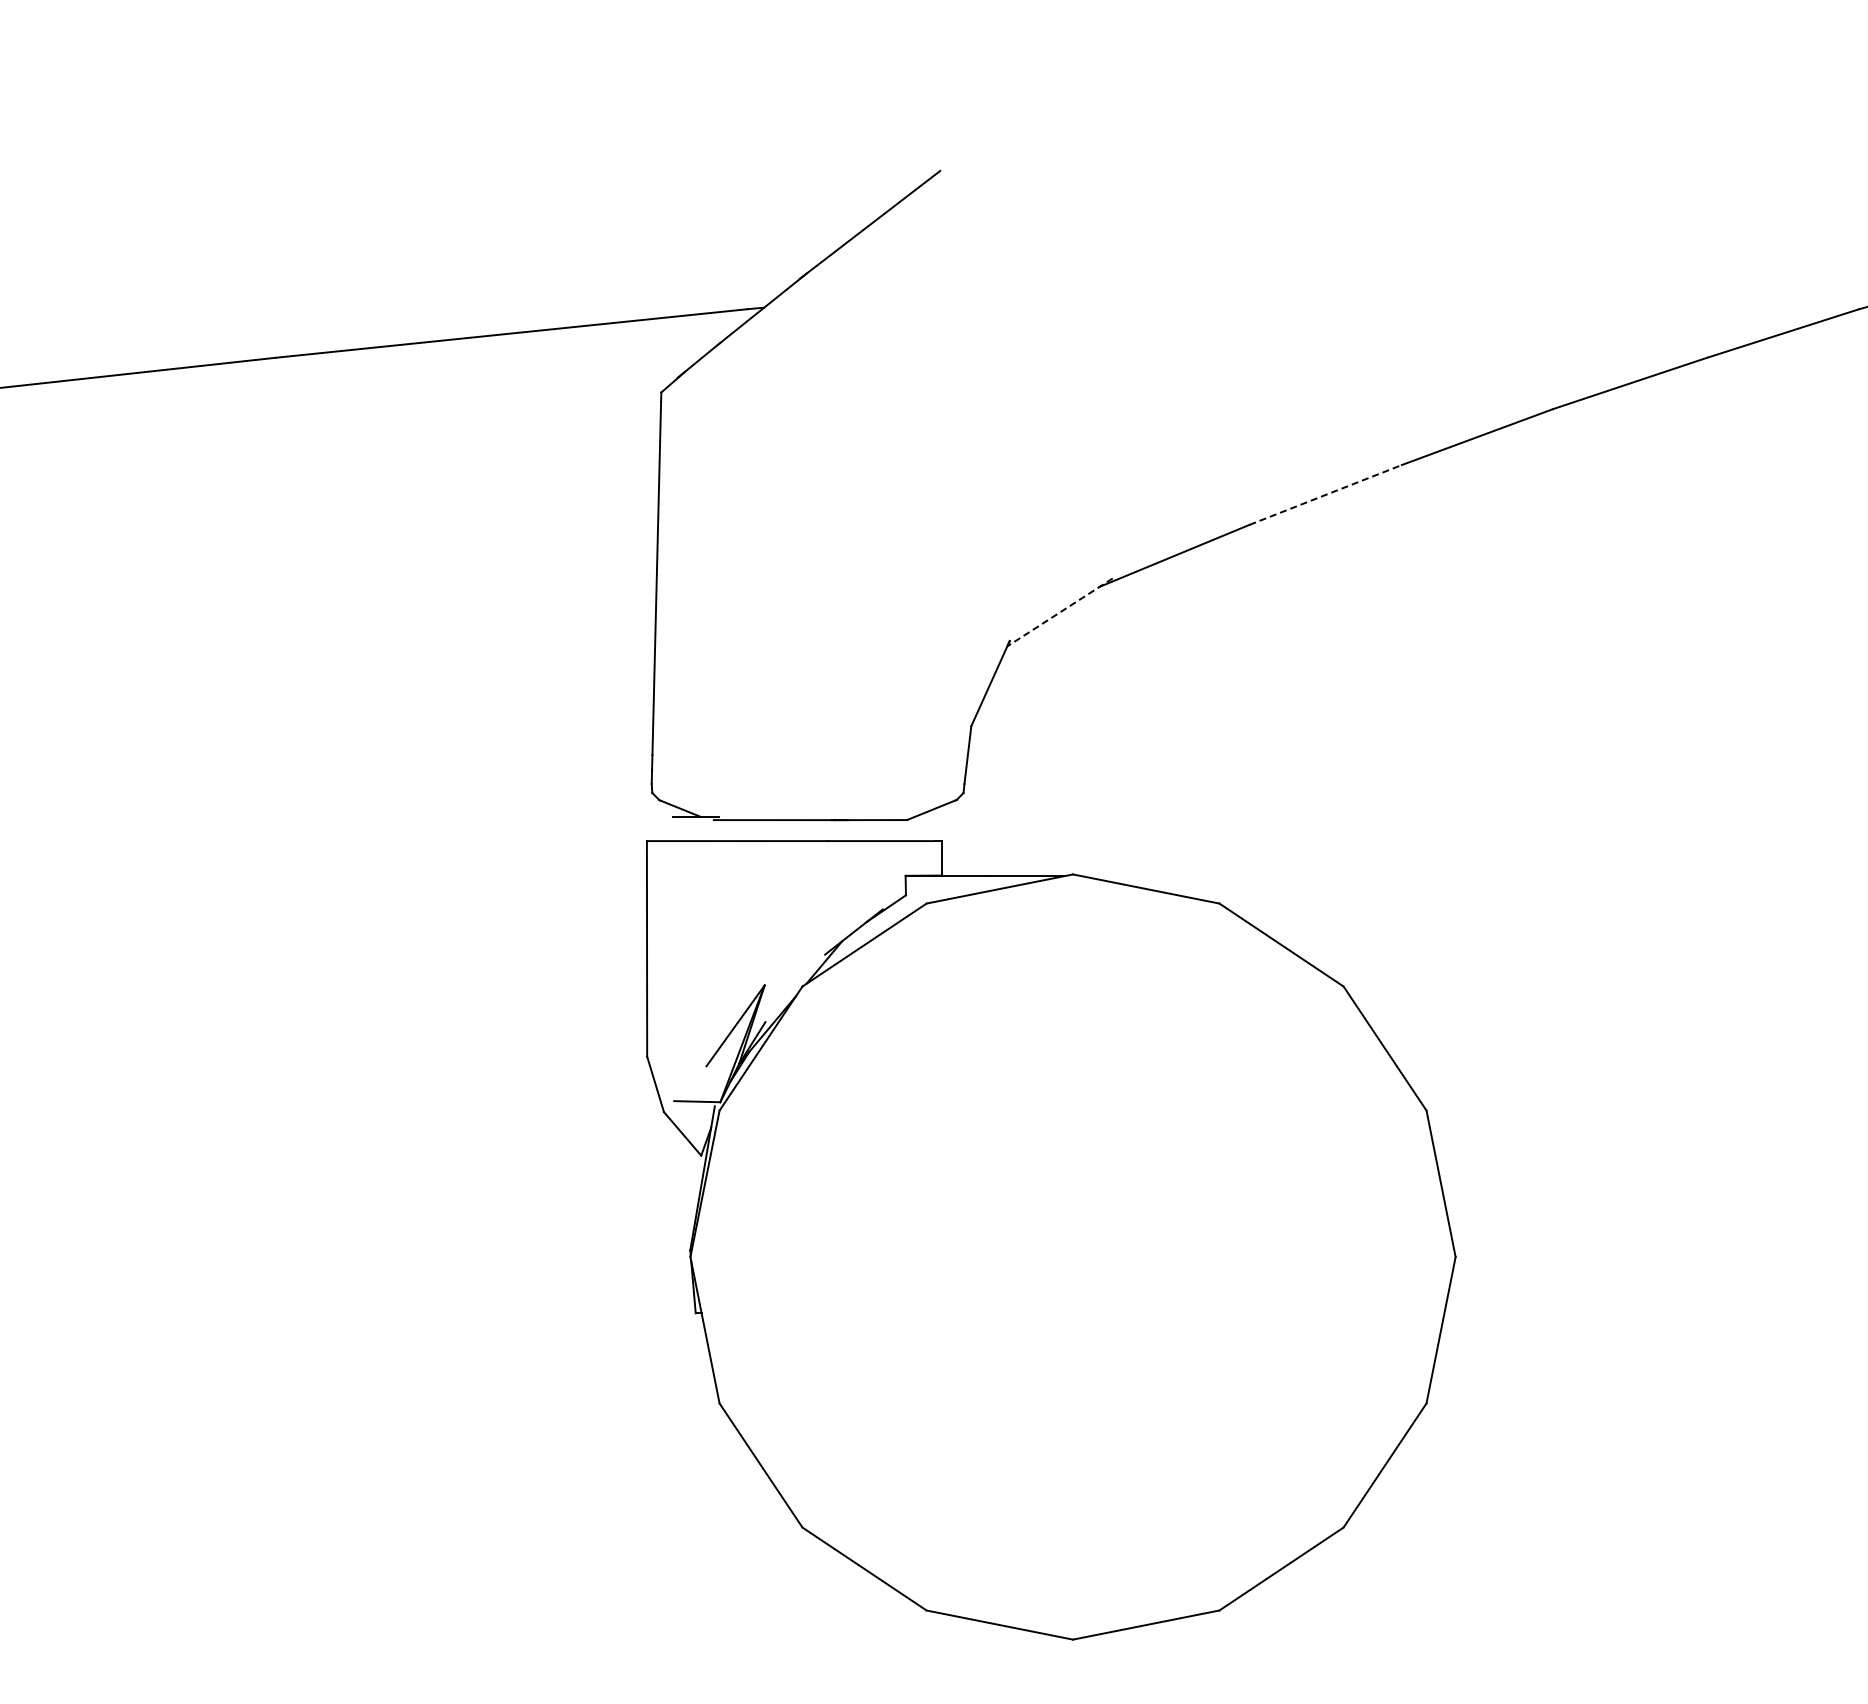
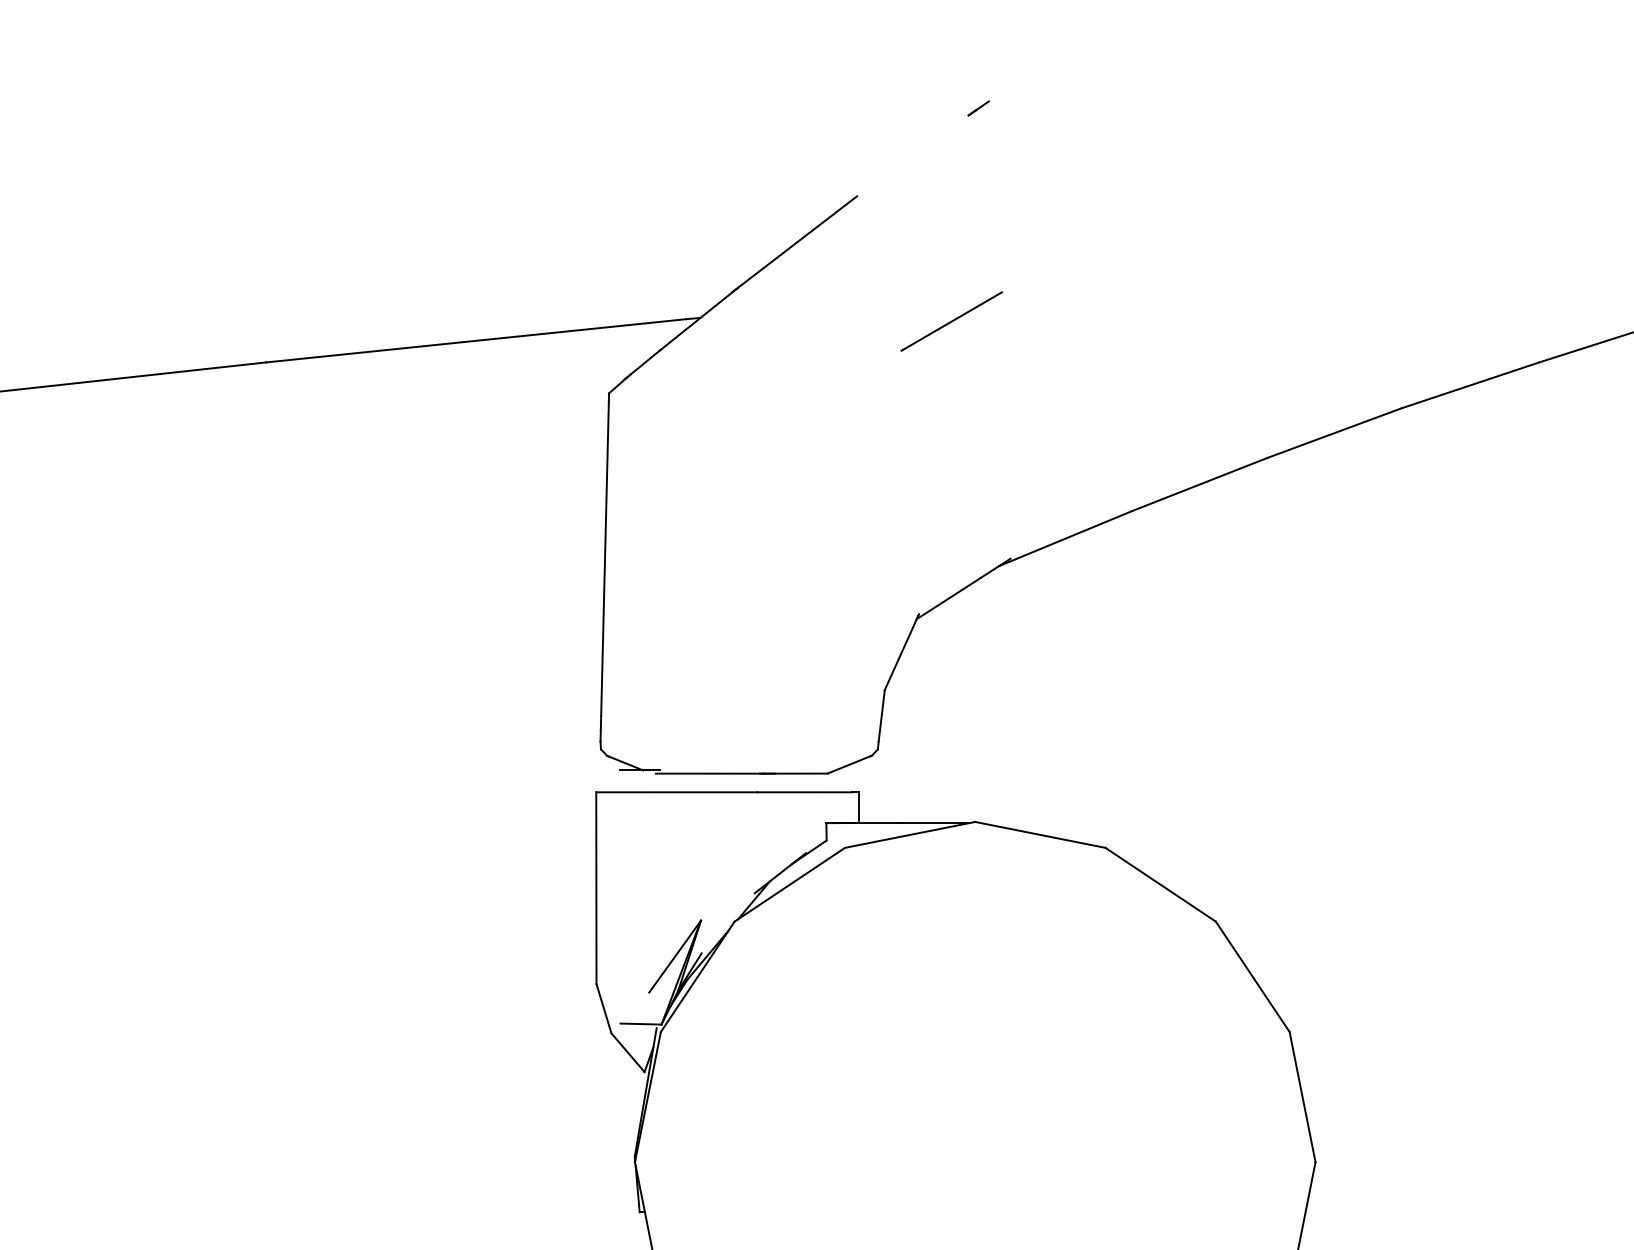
line: (1076, 72) -> (978, 108), added
line: (1046, 311) -> (951, 321), added
line: (1325, 494) -> (1199, 484), dashed -> solid
line: (1060, 612) -> (964, 588), dashed -> solid

